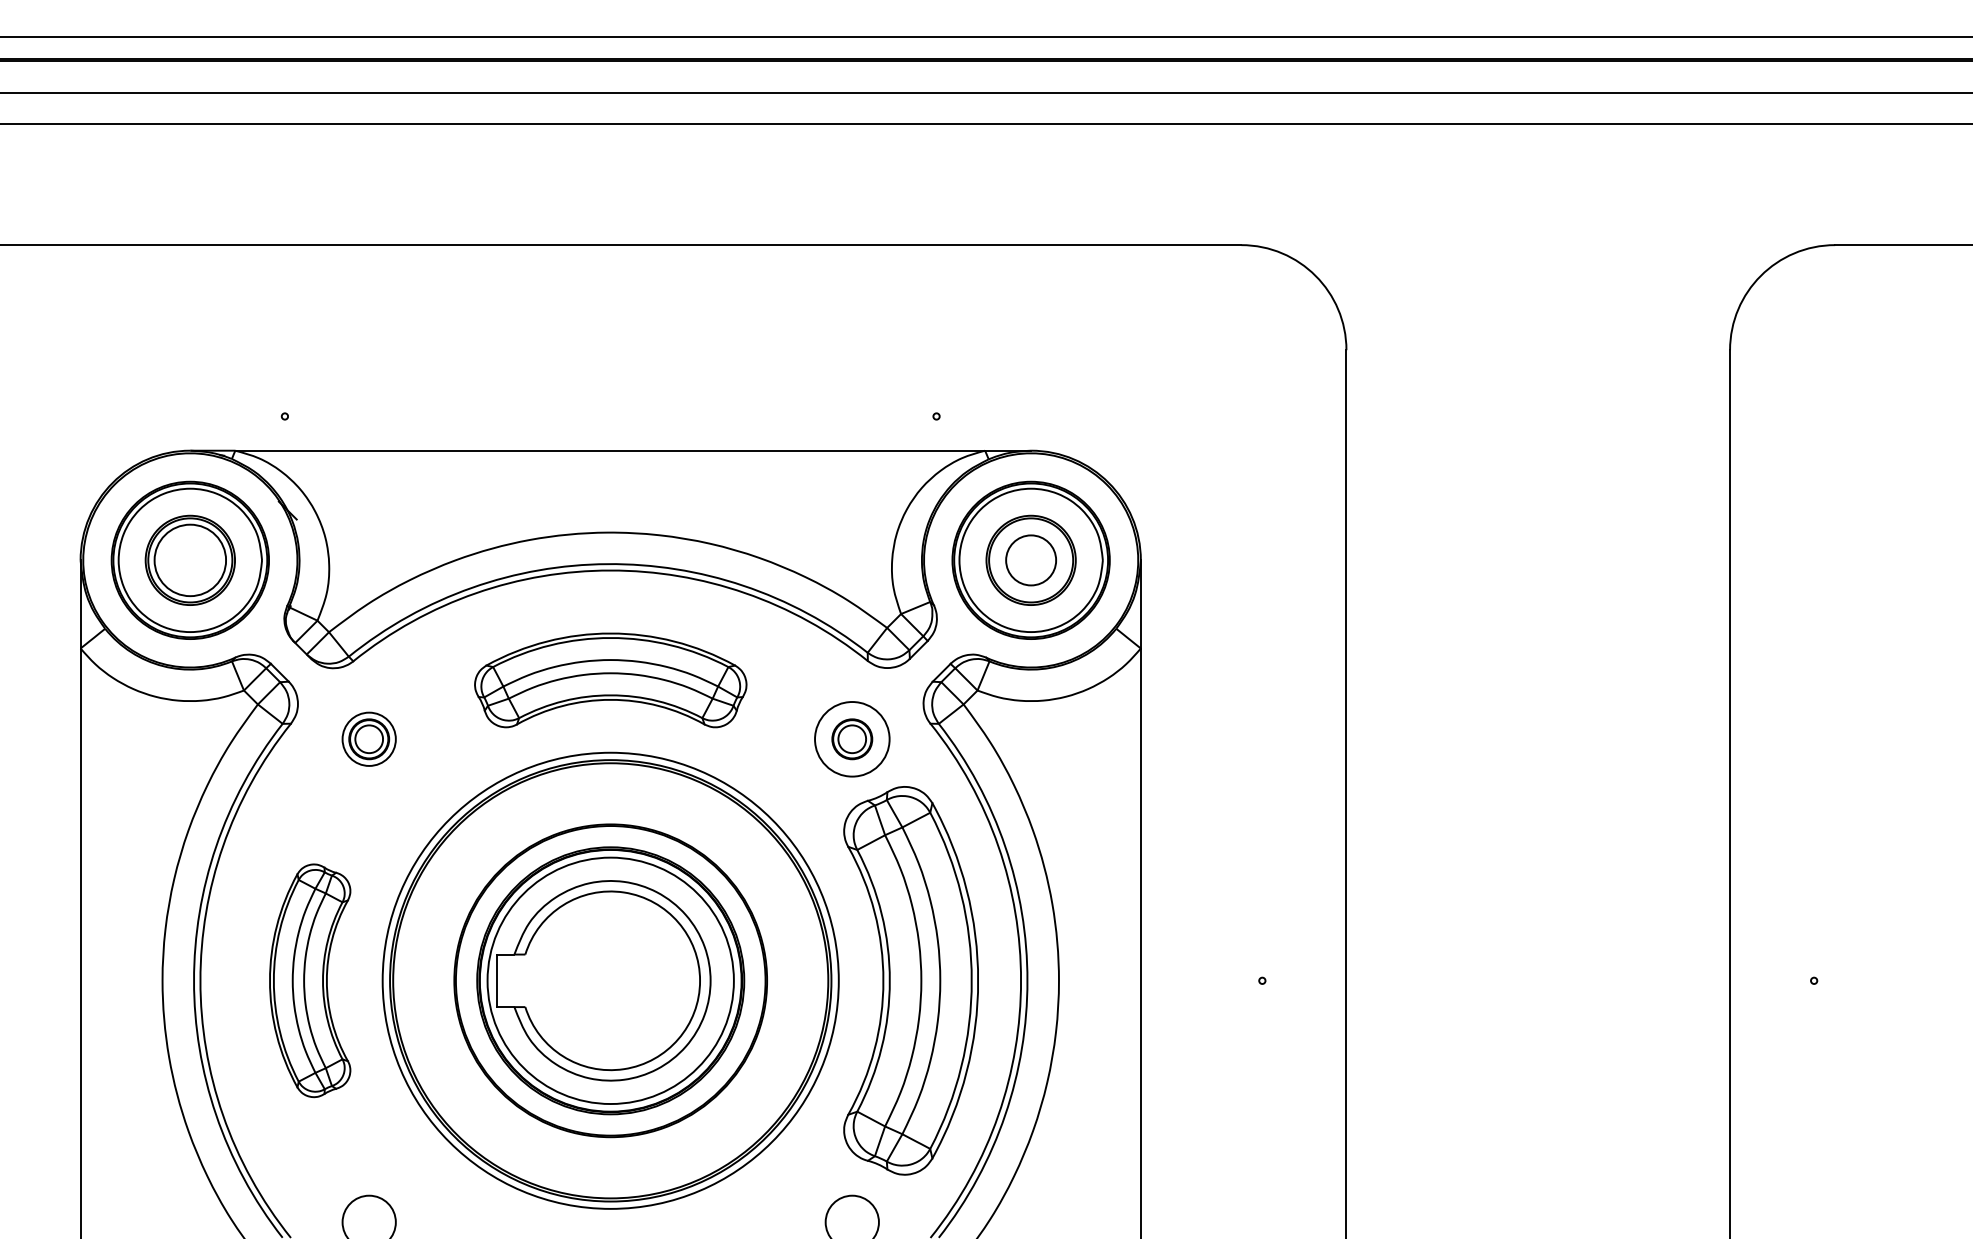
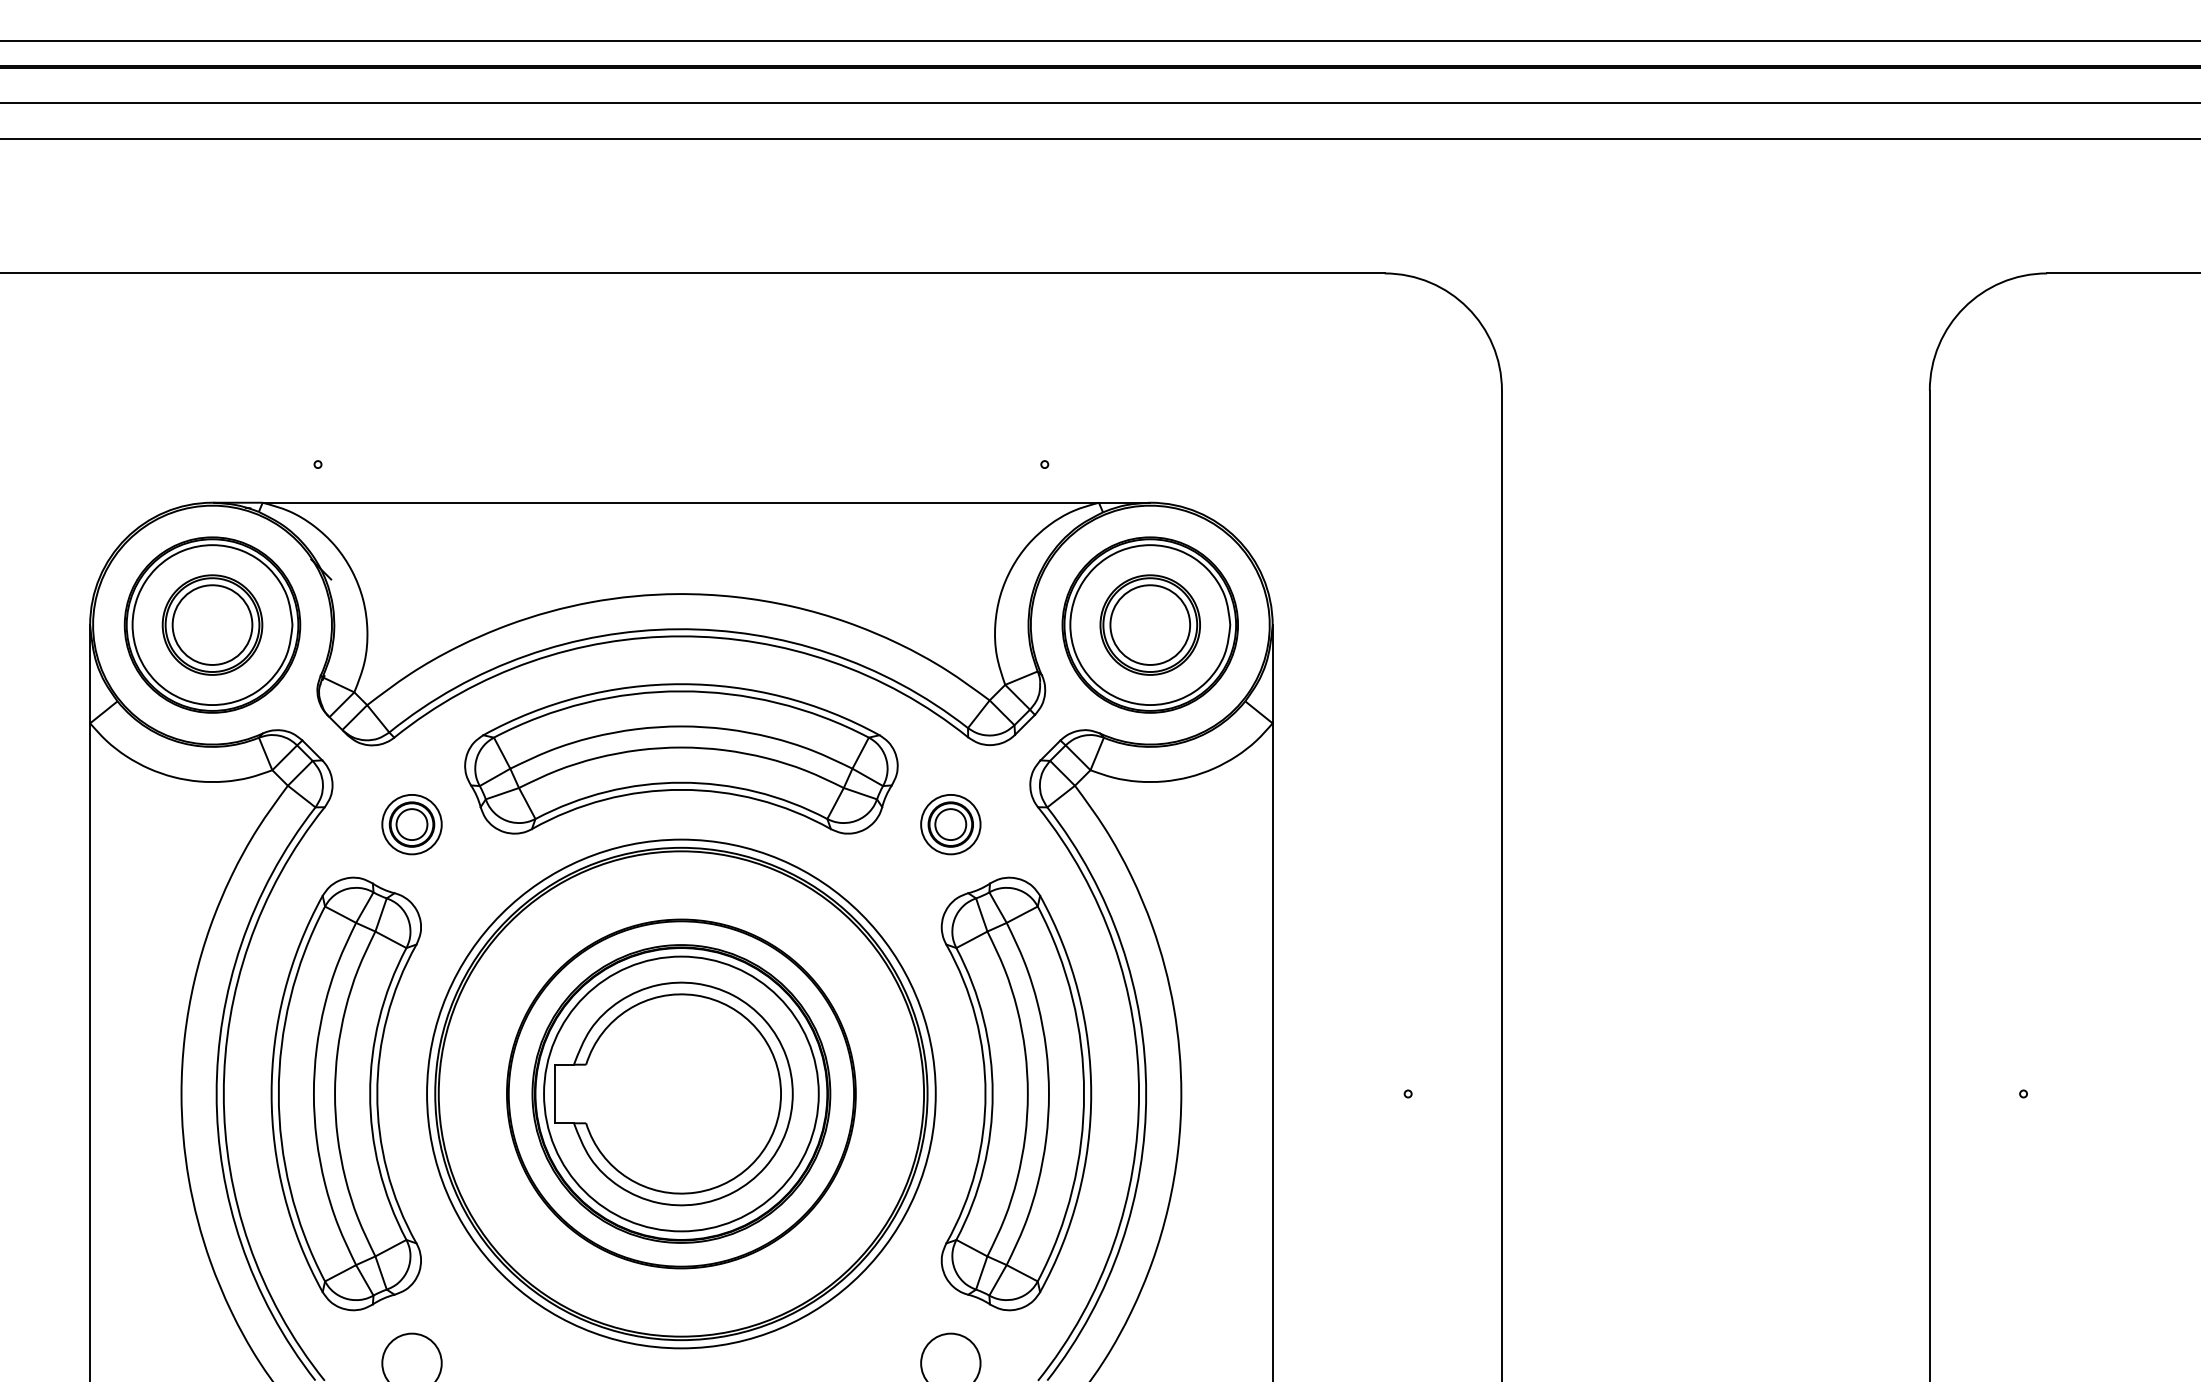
circle: (1031, 559) -> (1150, 624), size x1.43
part: (610, 680) -> (681, 758), size x1.43
circle: (852, 739) -> (950, 824), size x0.71
part: (309, 980) -> (345, 1093), size x1.67

